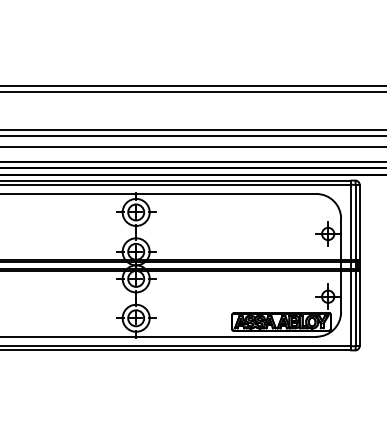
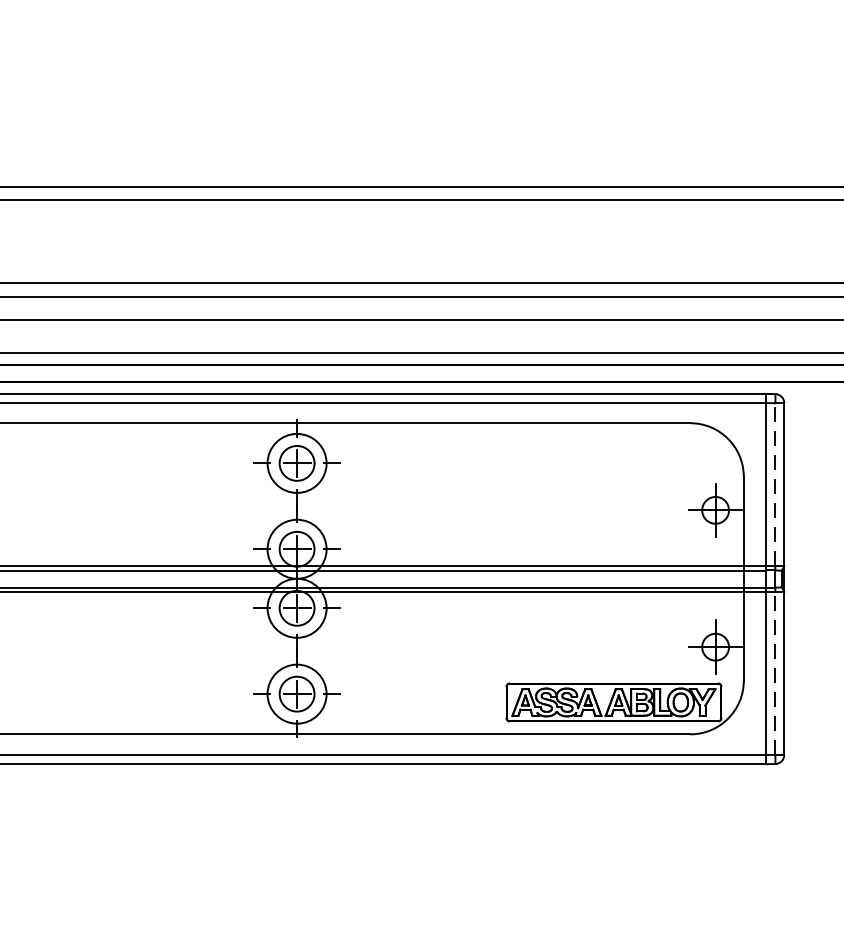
line: (355, 221) -> (775, 483), solid -> dashed
line: (355, 308) -> (775, 672), solid -> dashed

